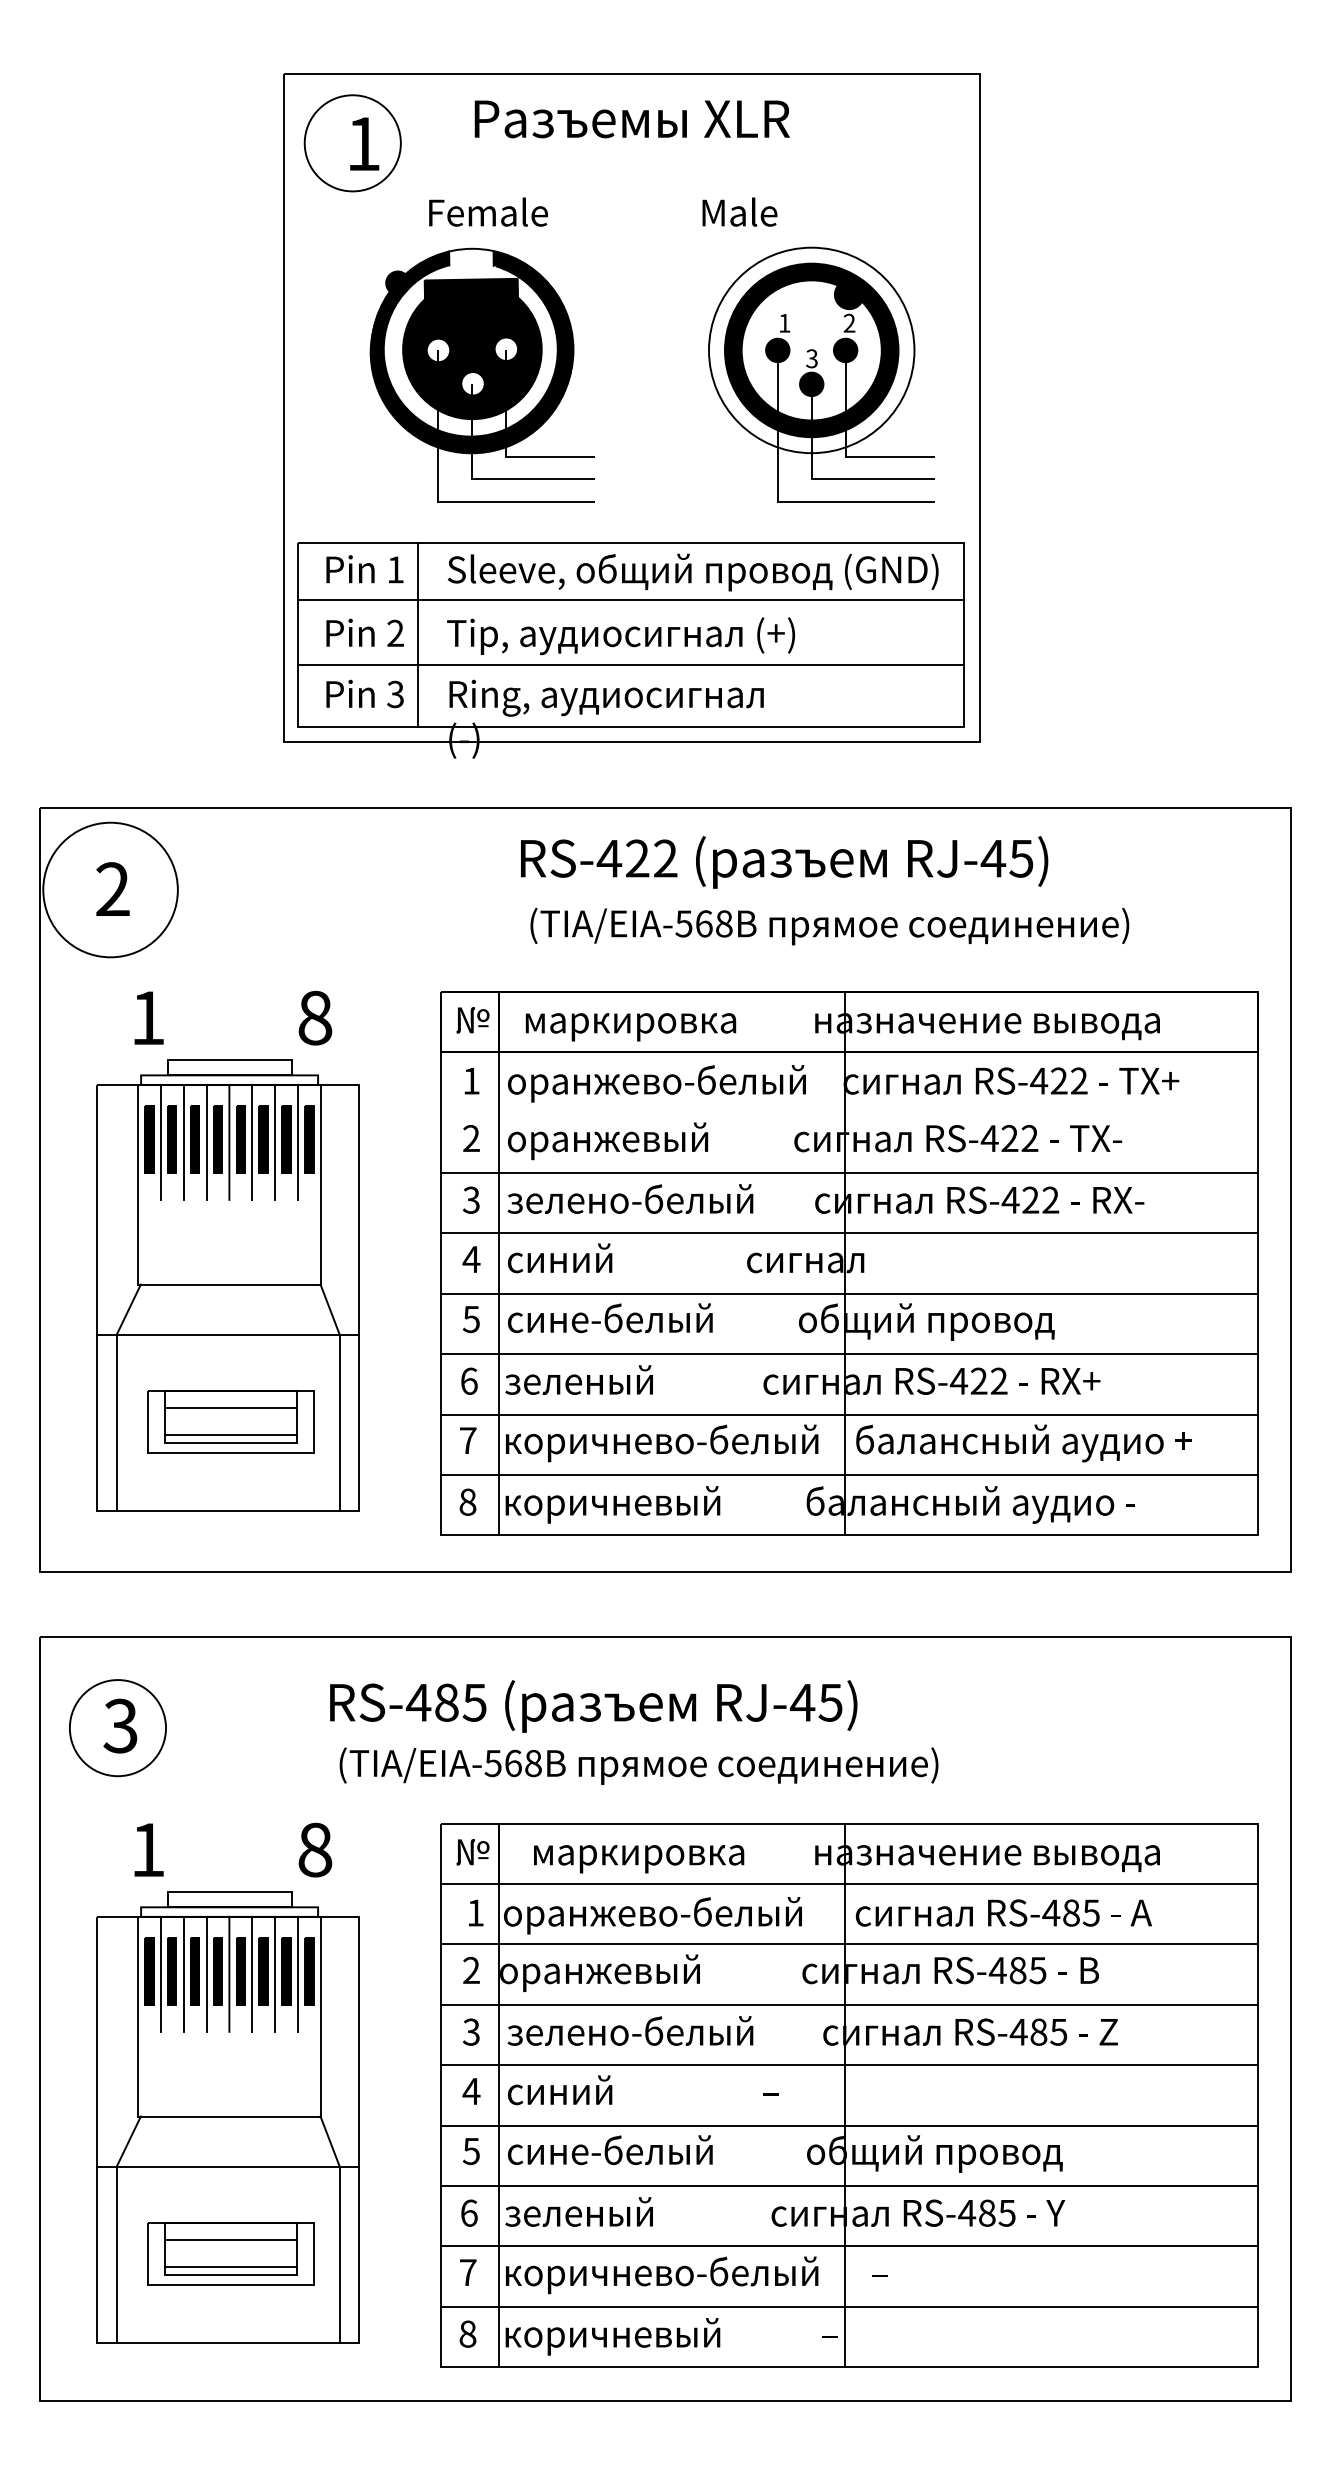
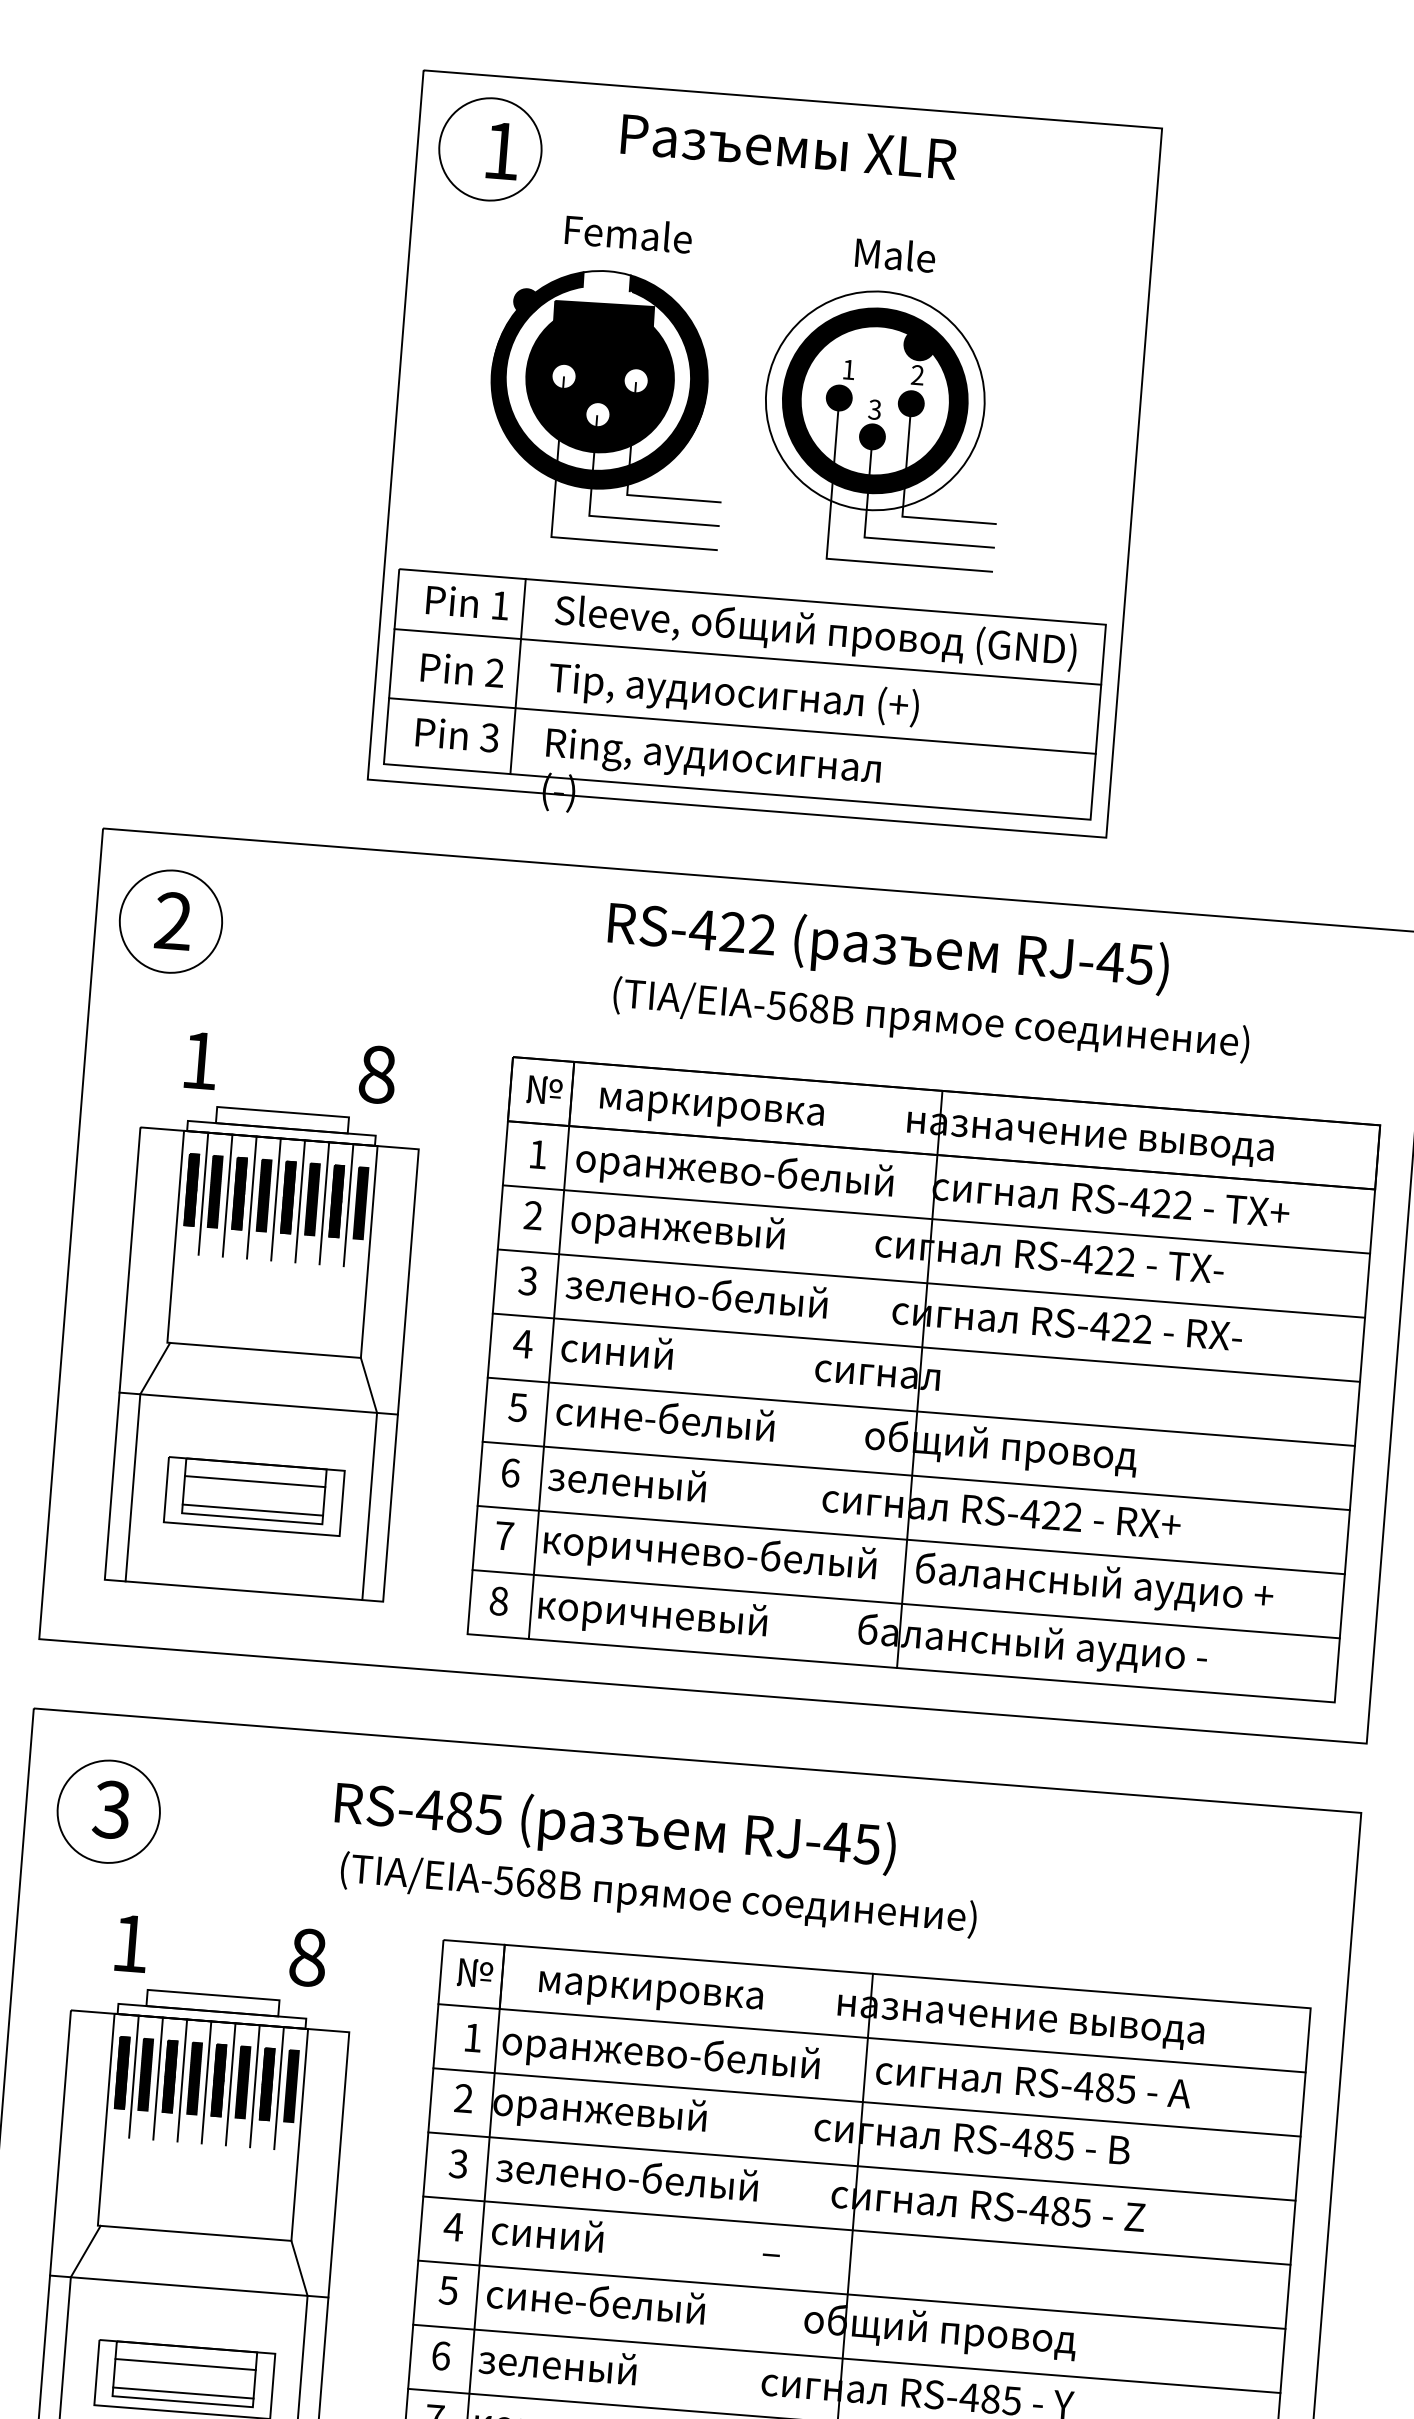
part: (821, 374) -> (883, 427), moved
circle: (110, 889) -> (170, 921), size x0.71
line: (848, 1112) -> (935, 1219), added

